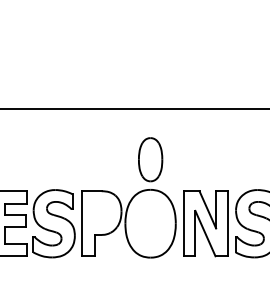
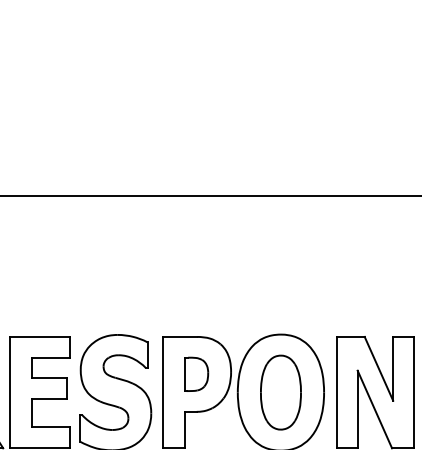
part: (150, 159) -> (280, 392), moved
part: (101, 212) -> (196, 373), added

